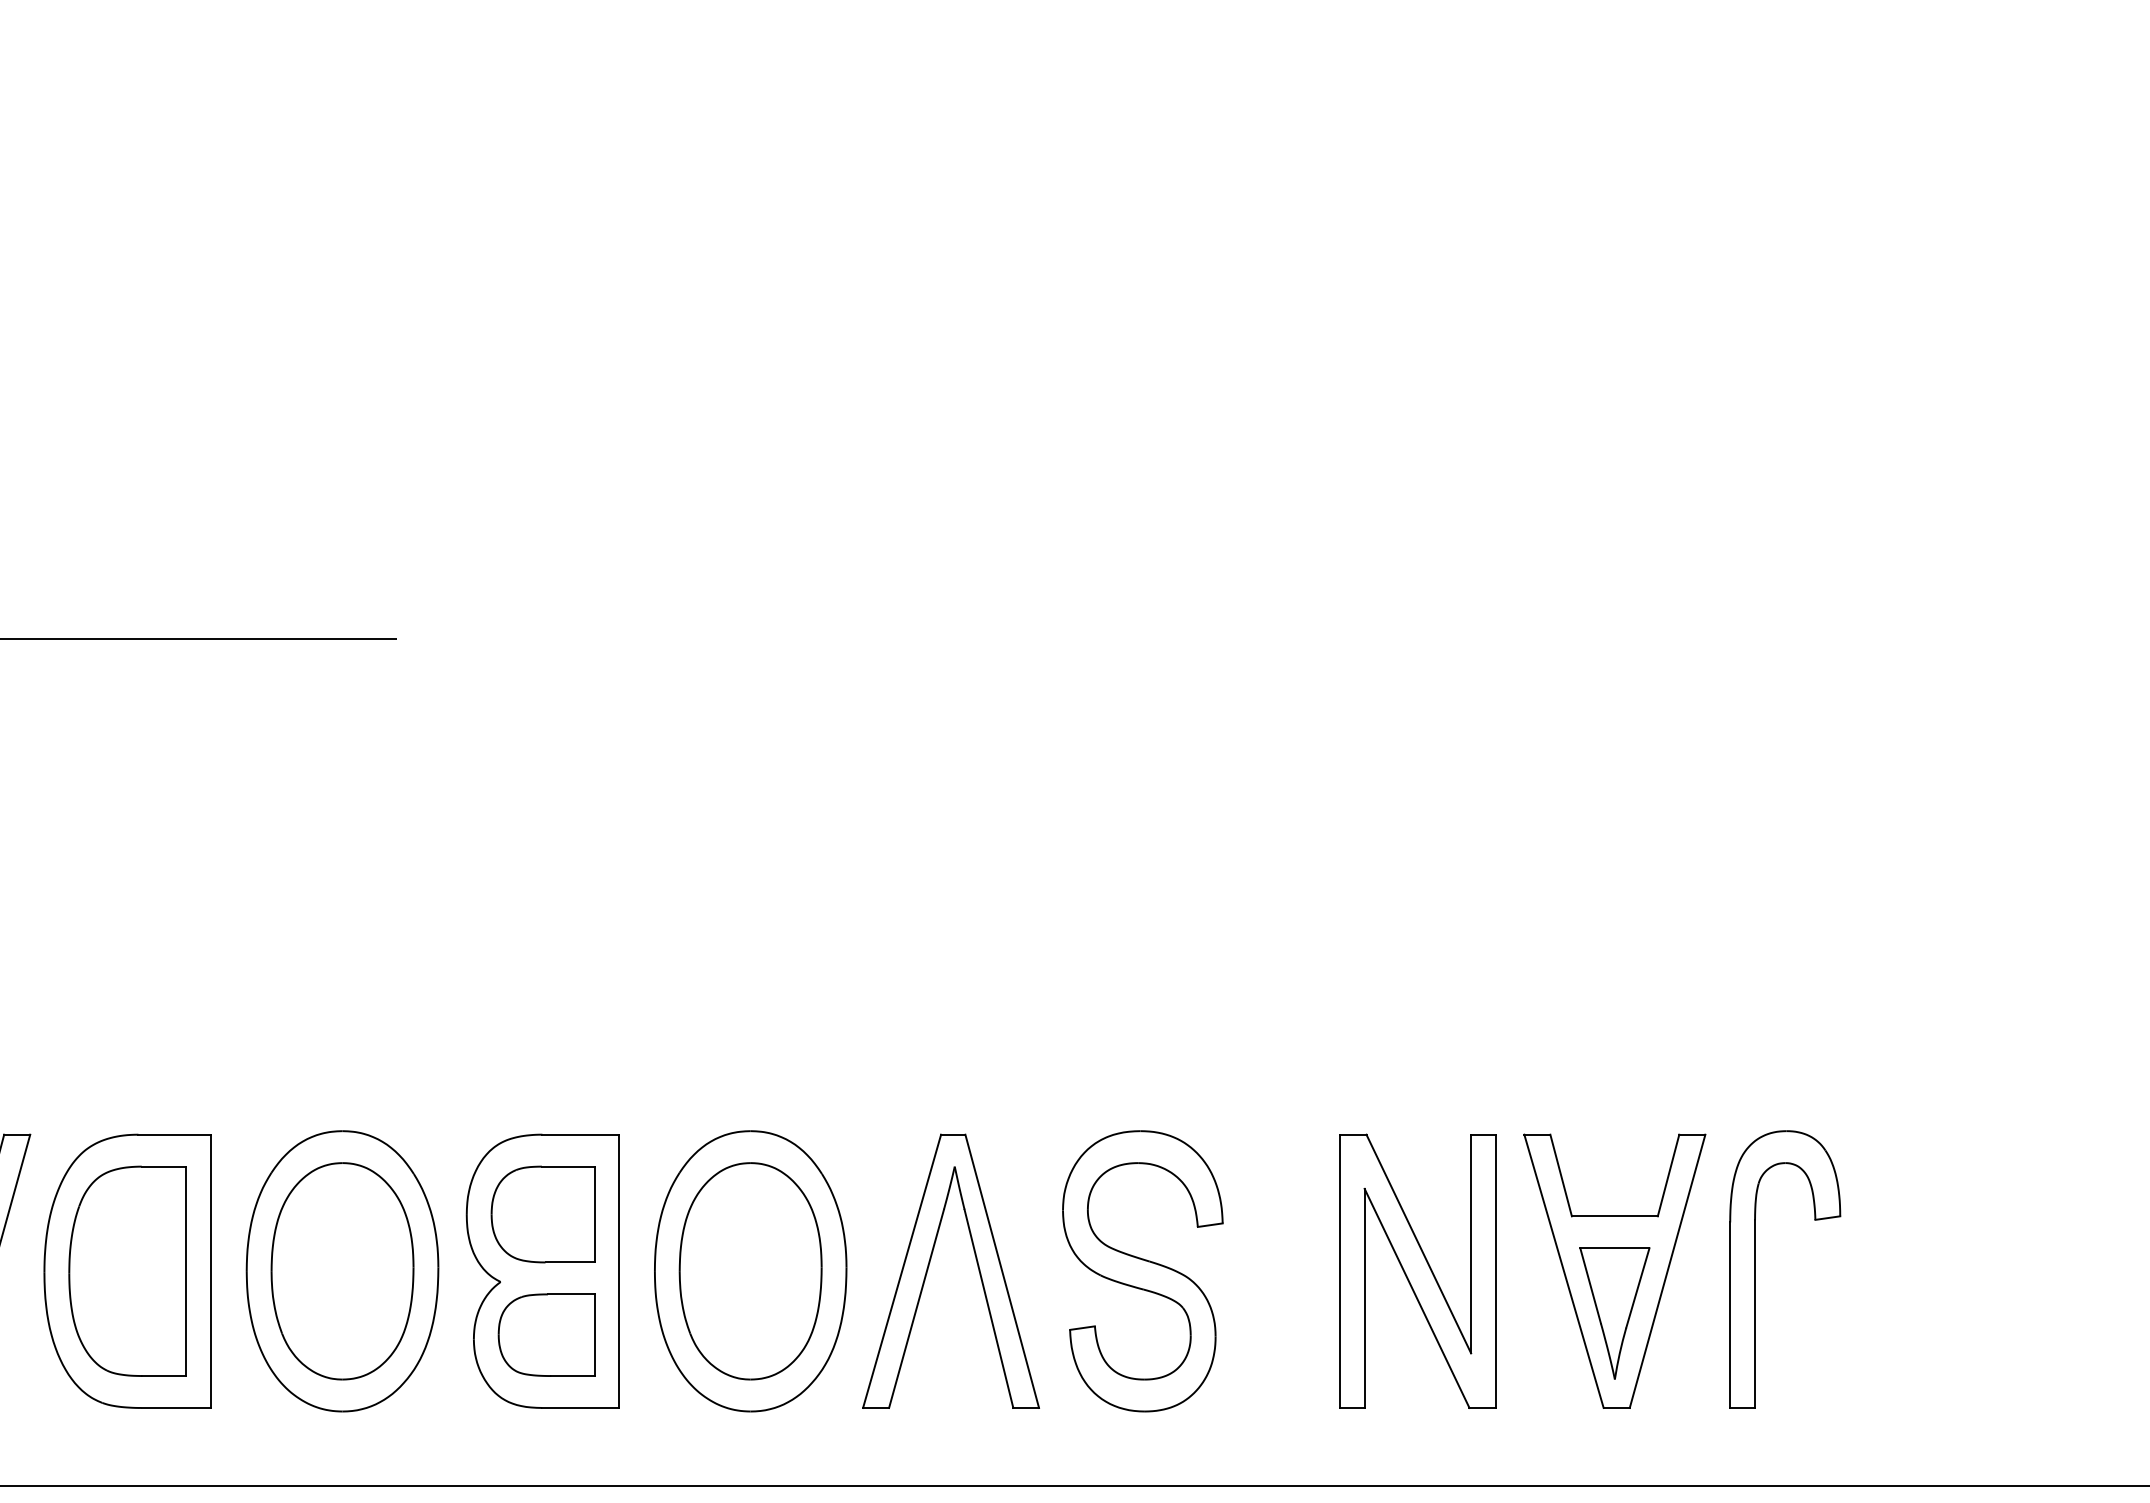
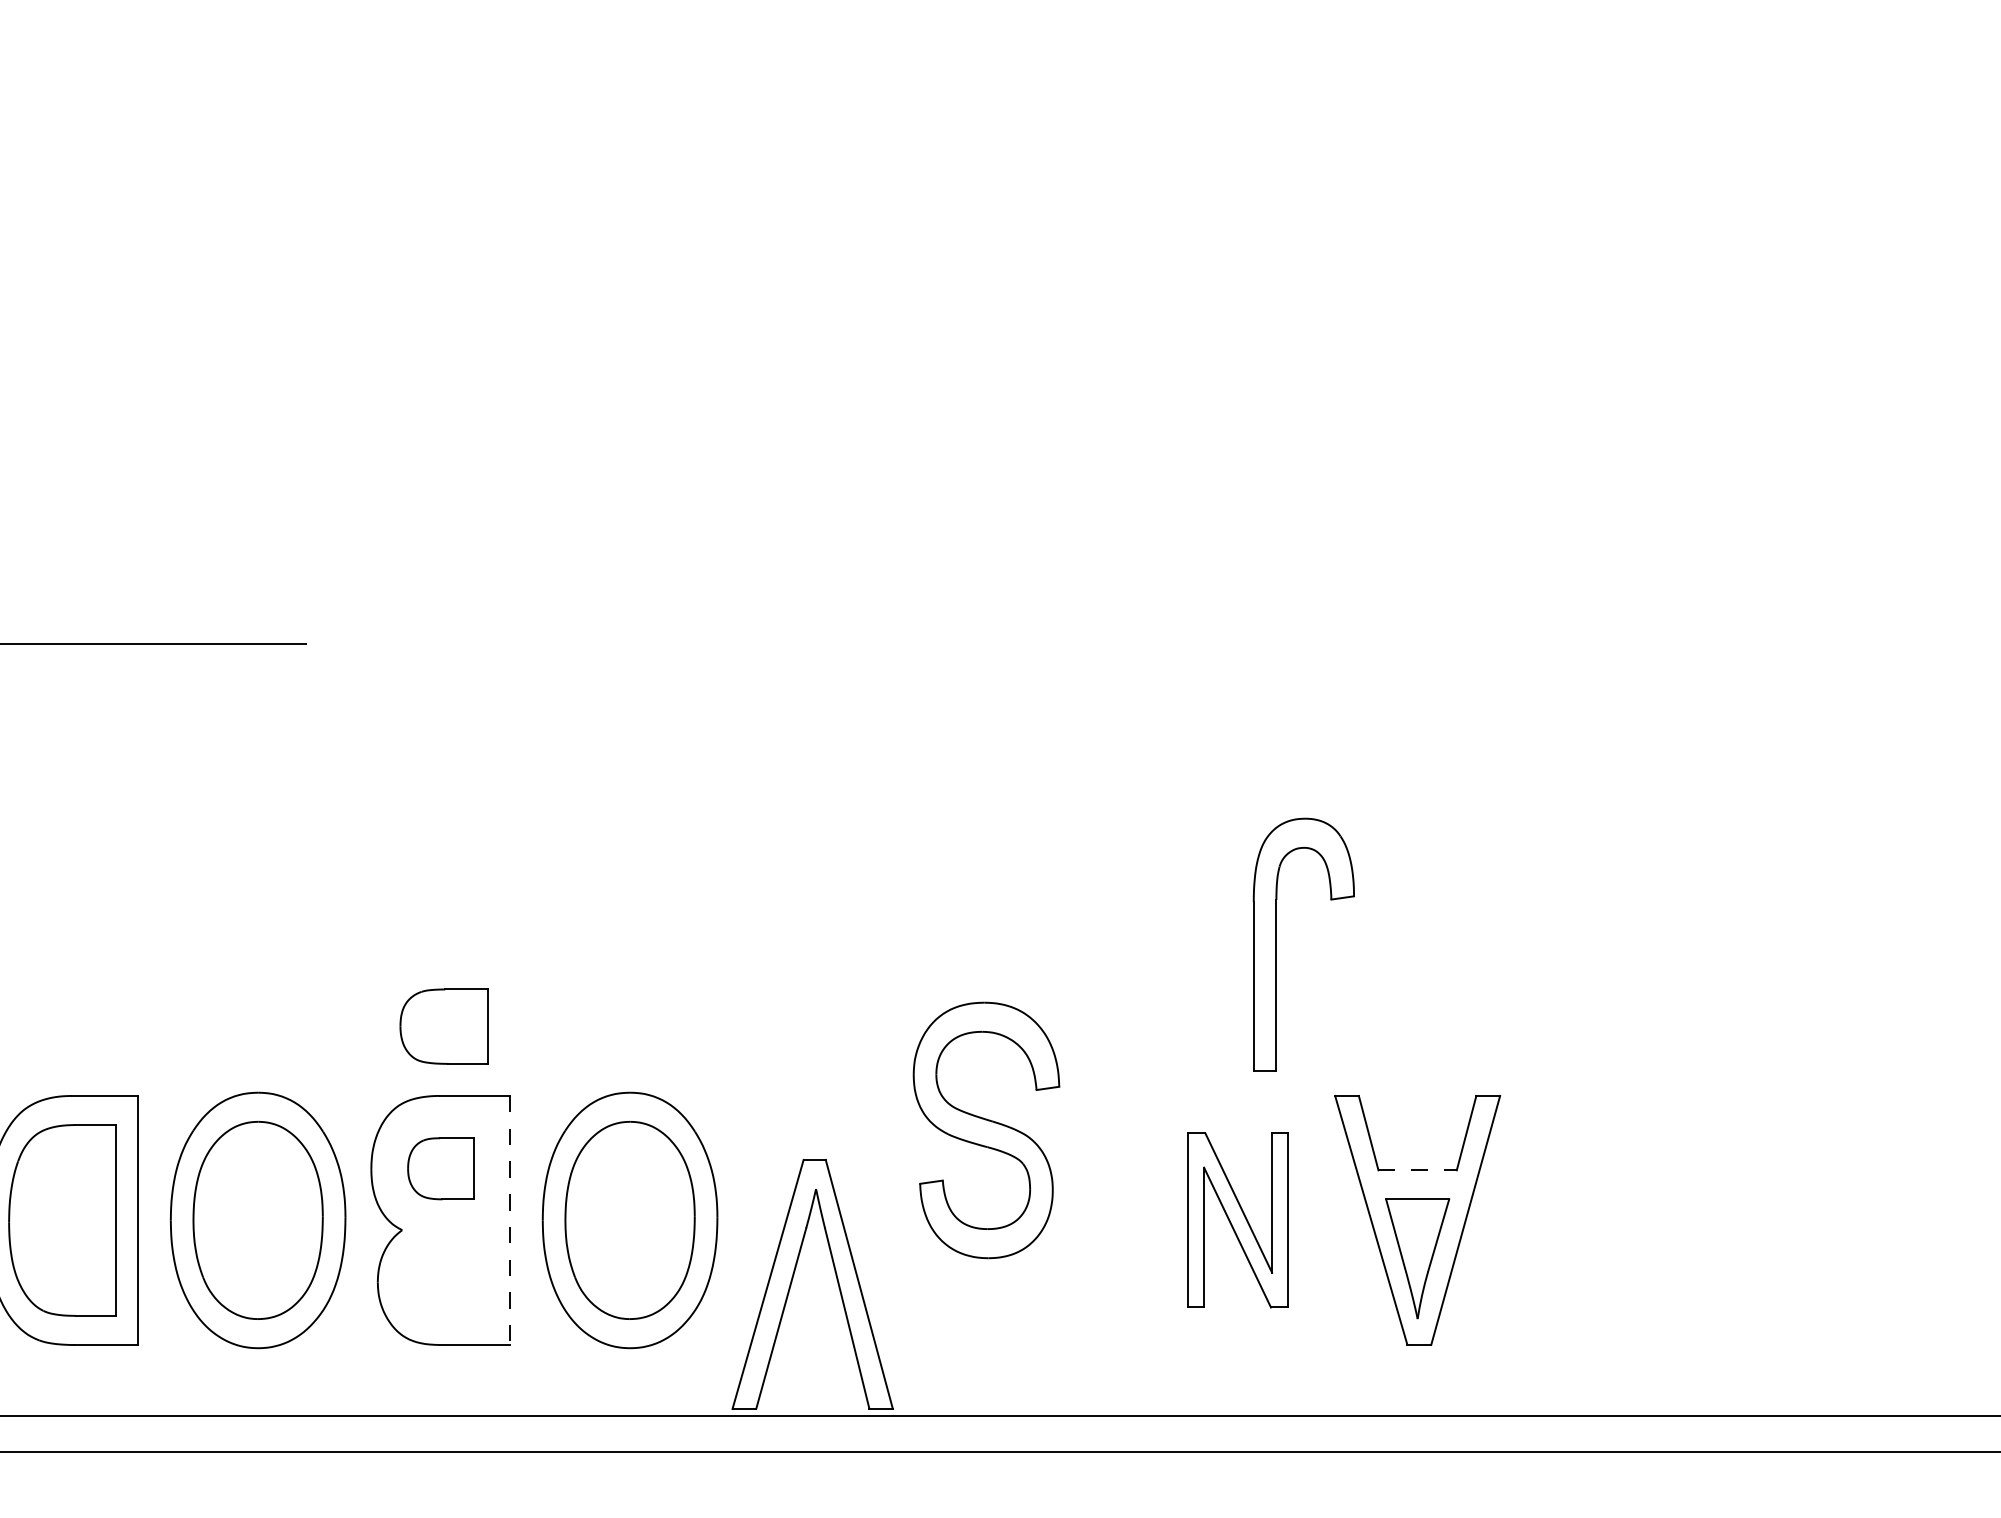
part: (542, 1214) -> (440, 1168), size x0.7
line: (1615, 1216) -> (1418, 1170), solid -> dashed
part: (929, 1264) -> (793, 1278), moved
part: (1755, 1269) -> (1276, 944), moved
part: (1417, 1270) -> (1237, 1219), size x0.7
line: (619, 1271) -> (510, 1220), solid -> dashed
part: (1142, 1271) -> (986, 1130), moved
part: (545, 1335) -> (443, 1026), moved

